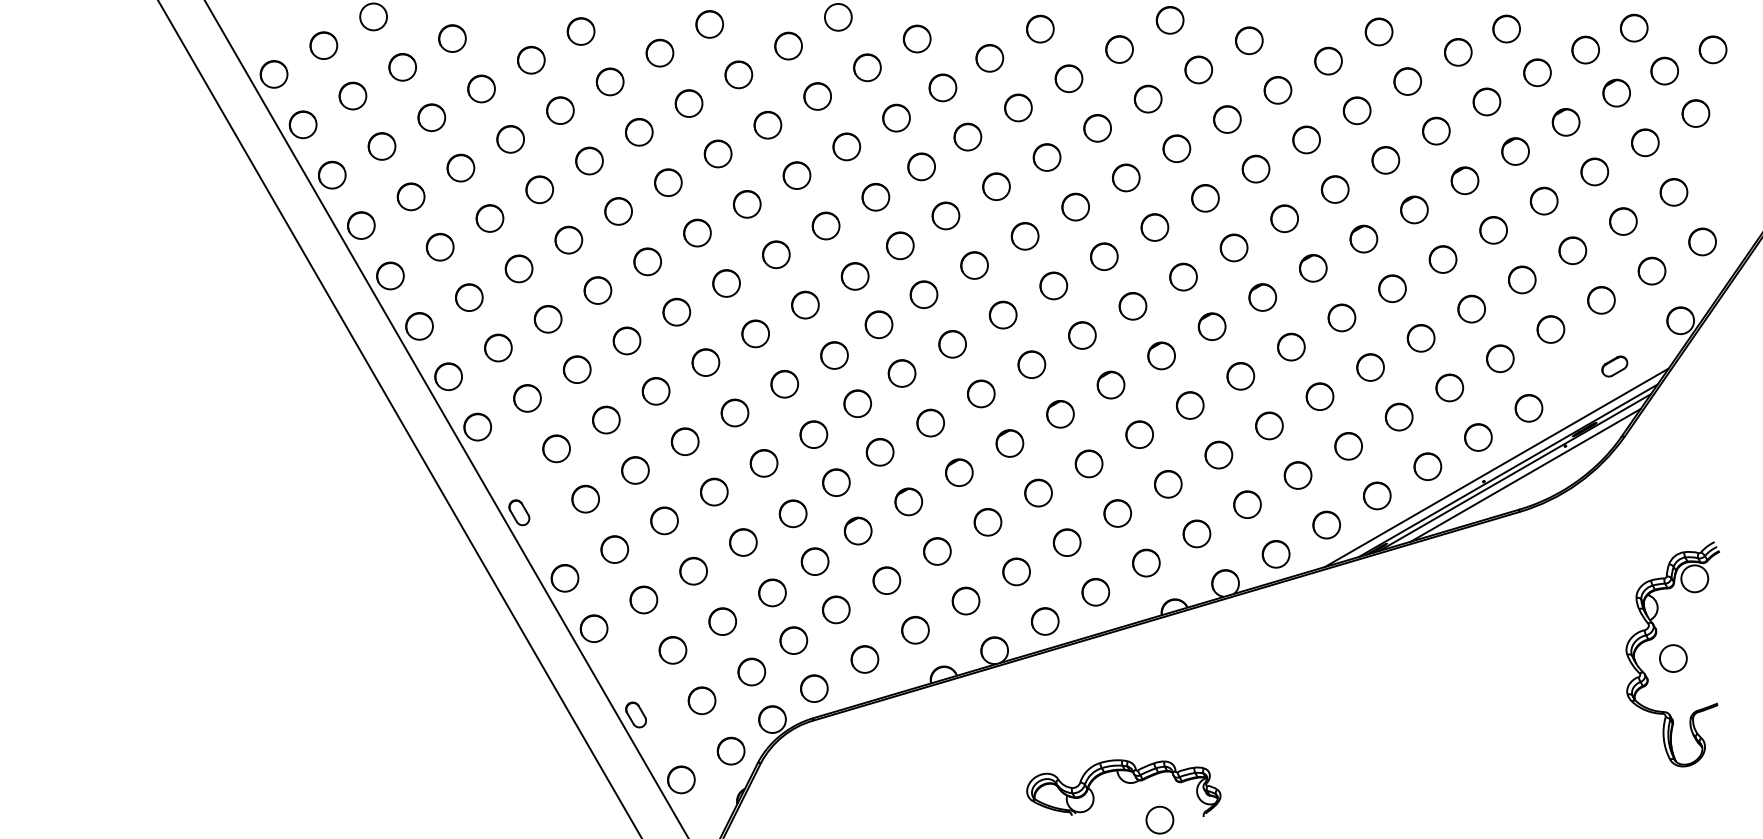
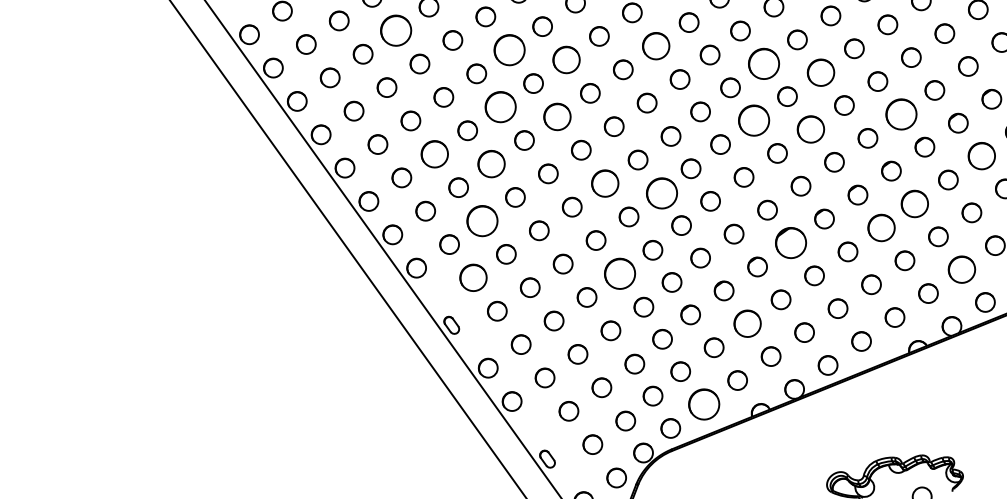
part: (481, 88) -> (395, 30), size x1.6
circle: (639, 132) -> (509, 50), size x1.6
part: (846, 146) -> (656, 45), size x1.4
part: (717, 153) -> (566, 59), size x1.4
circle: (996, 186) -> (763, 63), size x1.6
part: (1075, 206) -> (820, 72), size x1.4
circle: (618, 211) -> (500, 107), size x1.6
part: (697, 232) -> (557, 116), size x1.4
circle: (974, 265) -> (753, 120), size x1.6
part: (518, 268) -> (434, 154), size x1.4
part: (1183, 276) -> (901, 113), size x1.6
part: (1053, 285) -> (810, 129), size x1.4
part: (597, 290) -> (491, 164), size x1.4
part: (755, 333) -> (605, 183), size x1.4
part: (1291, 346) -> (981, 155), size x1.4
circle: (834, 355) -> (661, 193), size x1.6
circle: (577, 369) -> (482, 220), size x1.6
circle: (1190, 405) -> (915, 203), size x1.4
circle: (1139, 434) -> (881, 227), size x1.4
part: (1009, 443) -> (790, 243), size x1.6
part: (556, 448) -> (473, 277), size x1.4
part: (763, 463) -> (619, 274), size x1.6
circle: (1247, 504) -> (961, 269), size x1.4
circle: (937, 551) -> (747, 323), size x1.4
part: (864, 659) -> (703, 404), size x1.6

